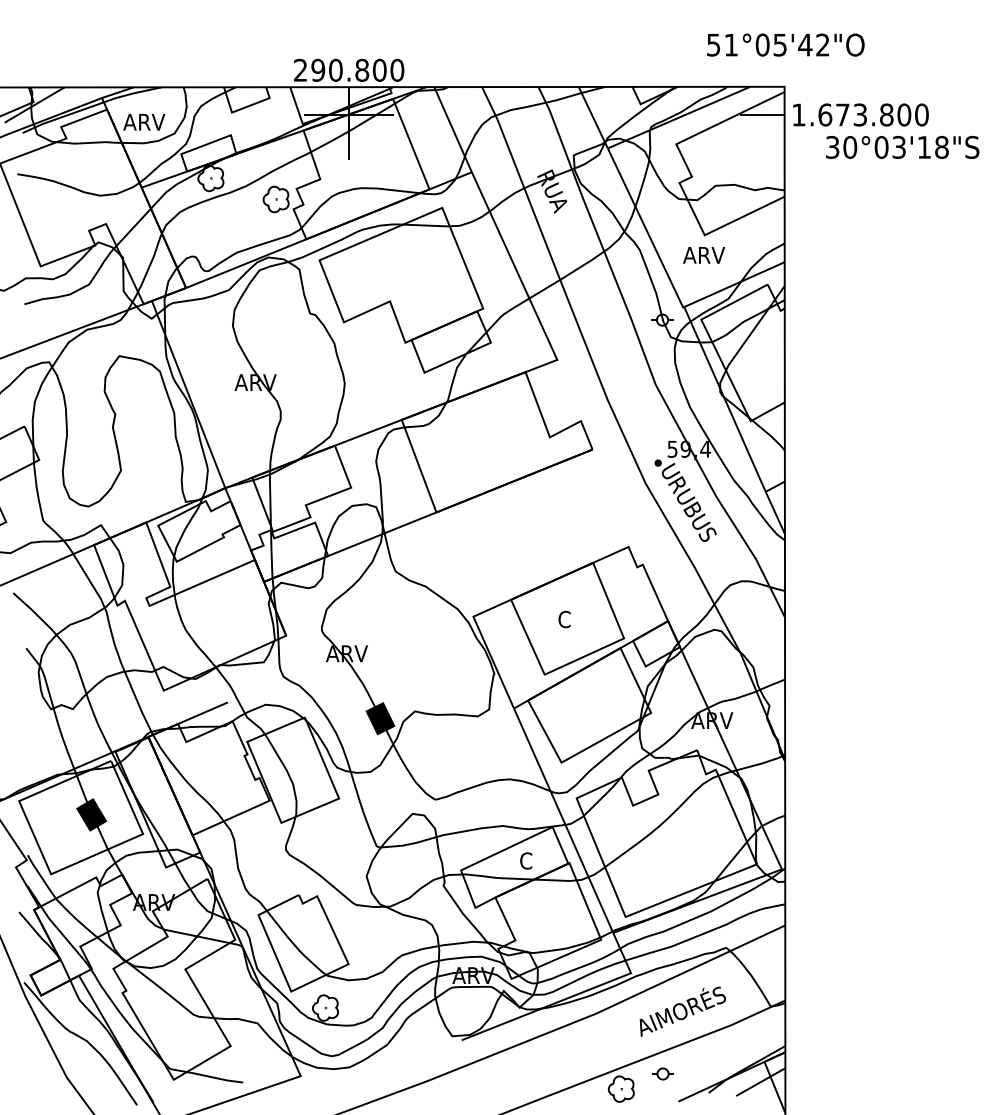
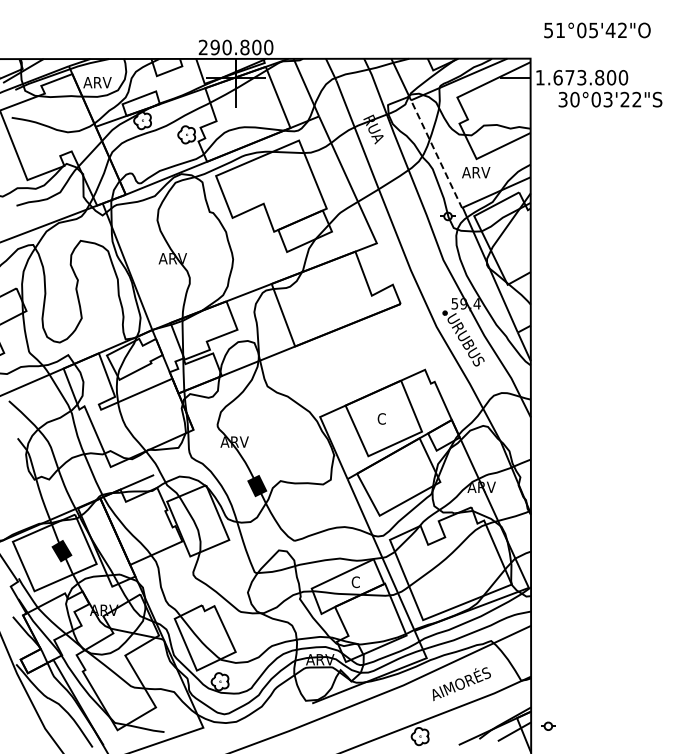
text: (785, 45) -> (597, 30), moved
text: (932, 147) -> (630, 99), 30°03'18"S -> 30°03'22"S
line: (645, 229) -> (436, 155), solid -> dashed
part: (663, 1072) -> (548, 725), moved

